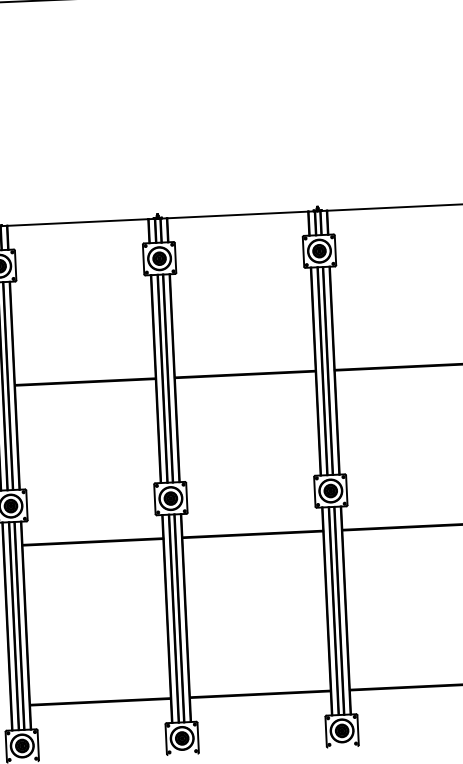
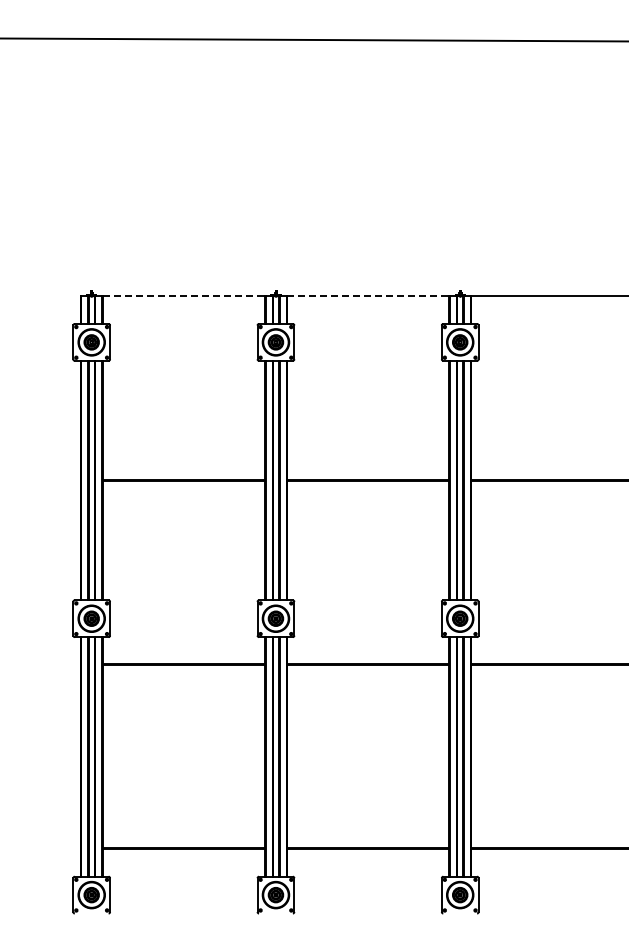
line: (238, 215) -> (368, 296), solid -> dashed
line: (78, 222) -> (184, 296), solid -> dashed

